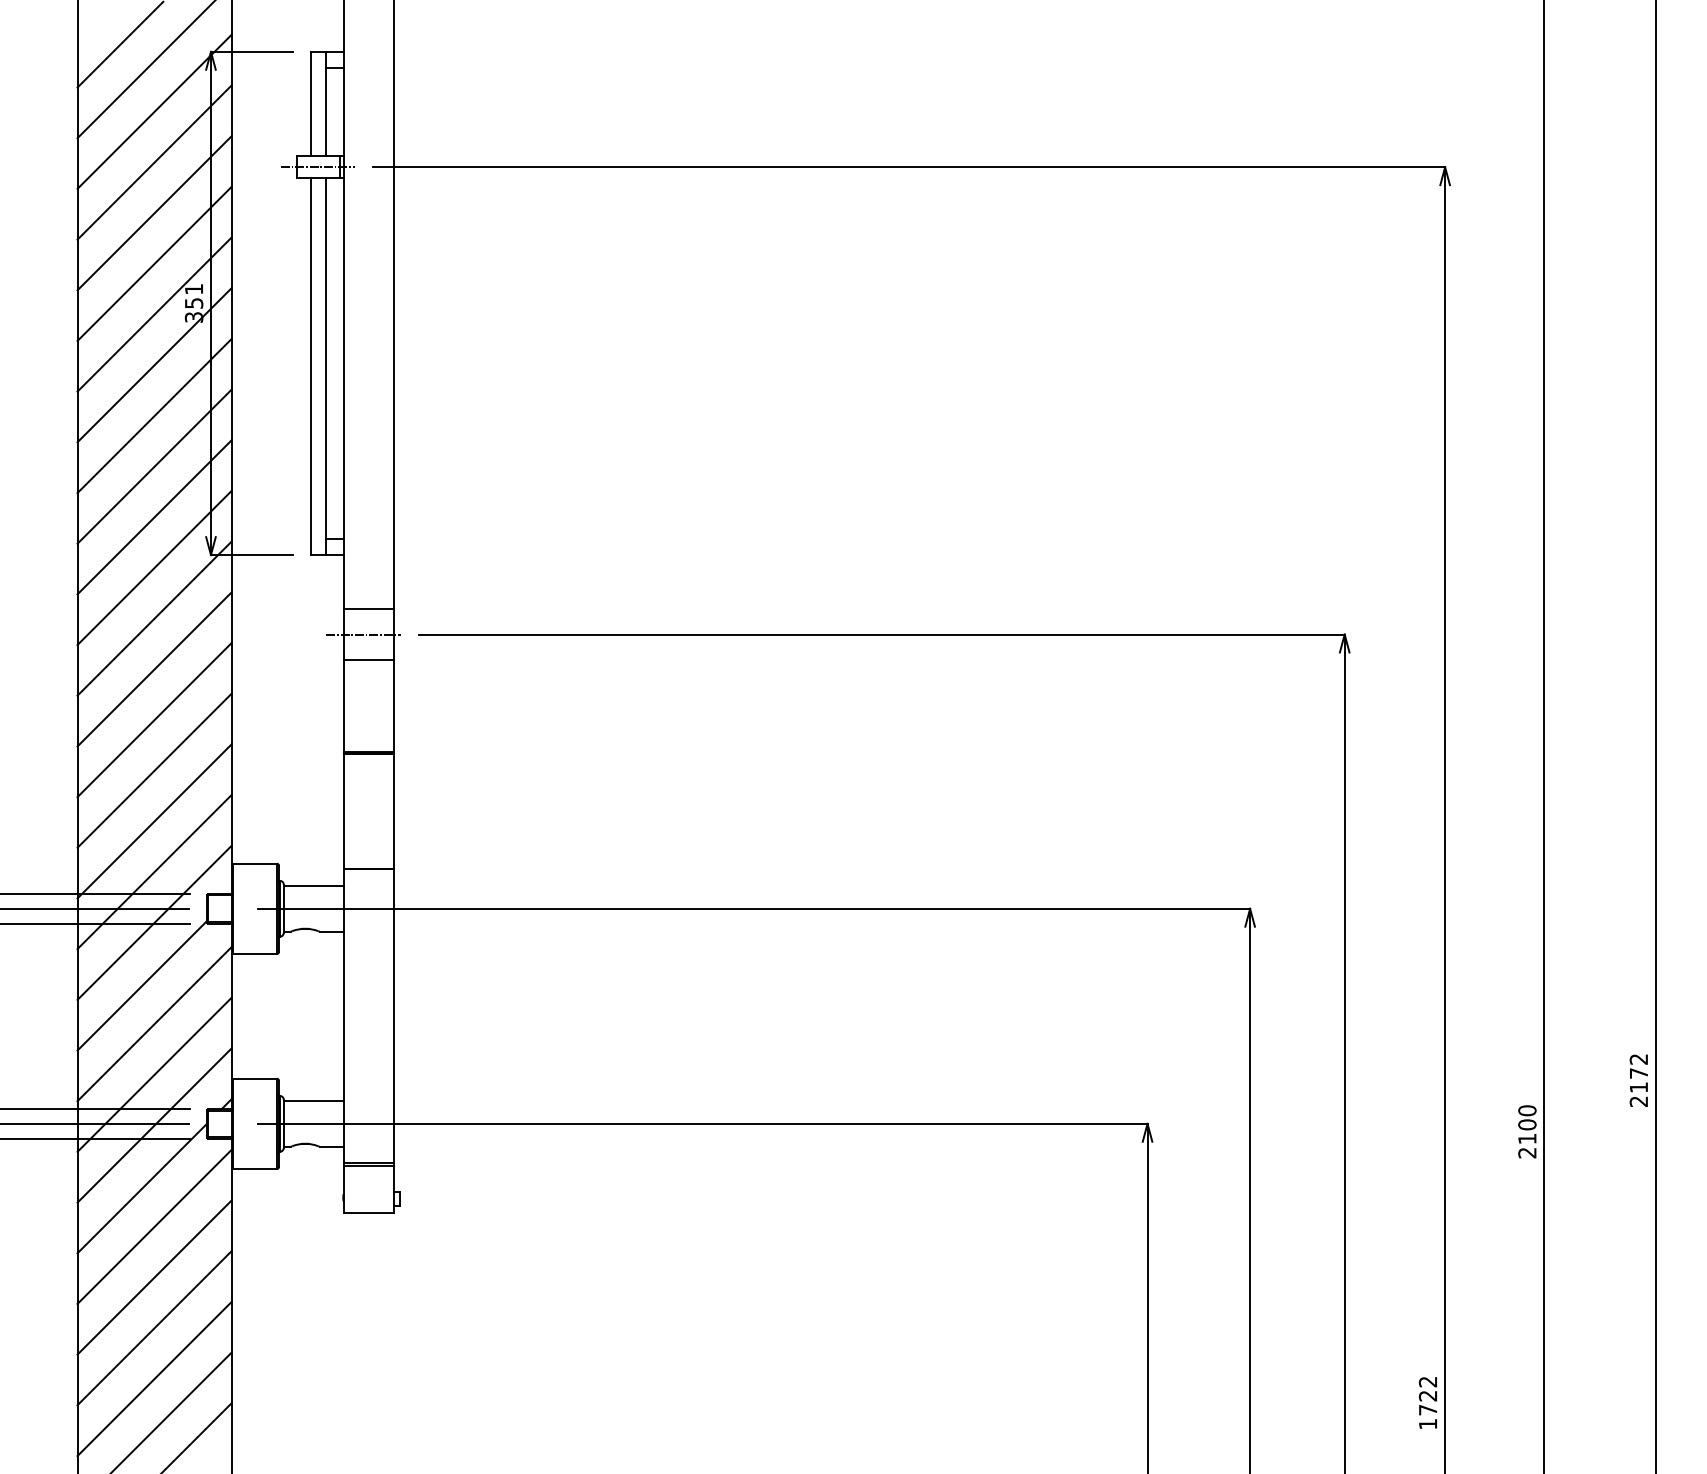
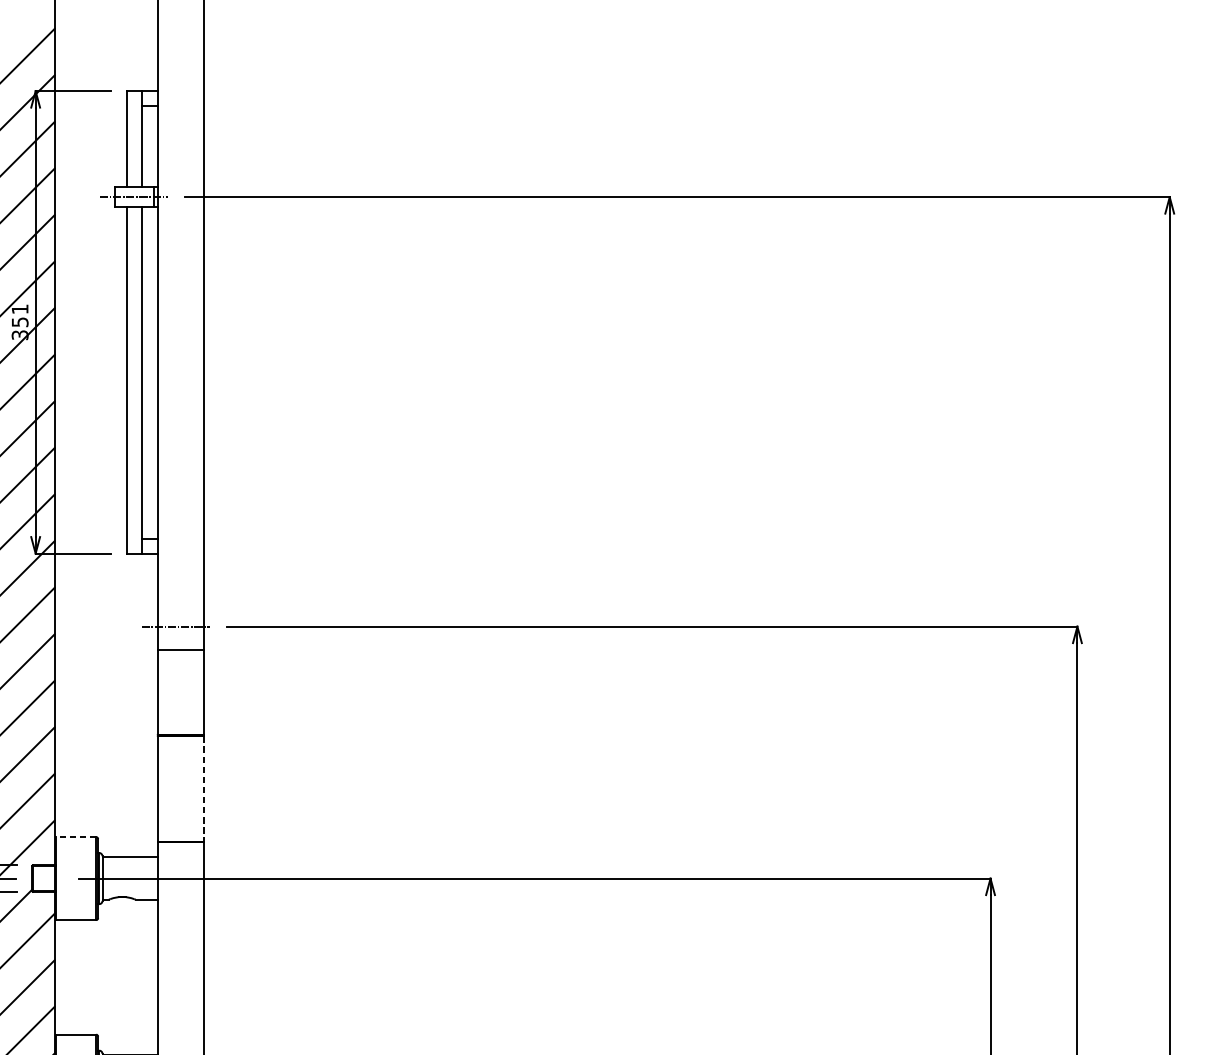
line: (368, 609) -> (180, 603), removed
line: (393, 811) -> (203, 789), solid -> dashed
line: (255, 863) -> (76, 836), solid -> dashed

